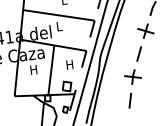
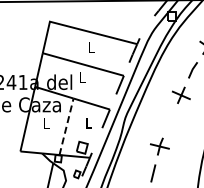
line: (139, 53) -> (170, 120), removed
text: (69, 65) -> (88, 123), H -> L
text: (33, 69) -> (46, 123), H -> L
line: (51, 70) -> (66, 126), solid -> dashed

